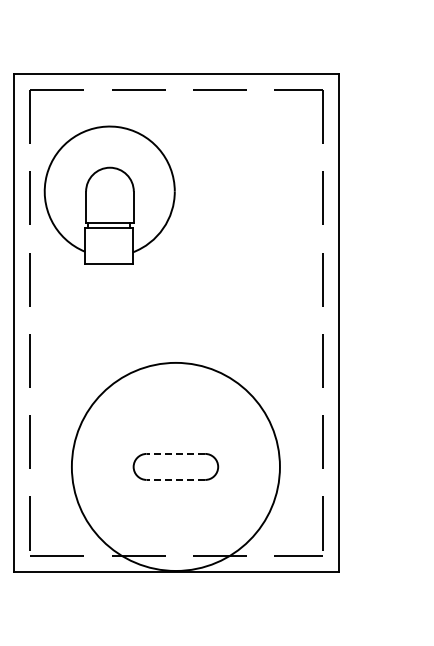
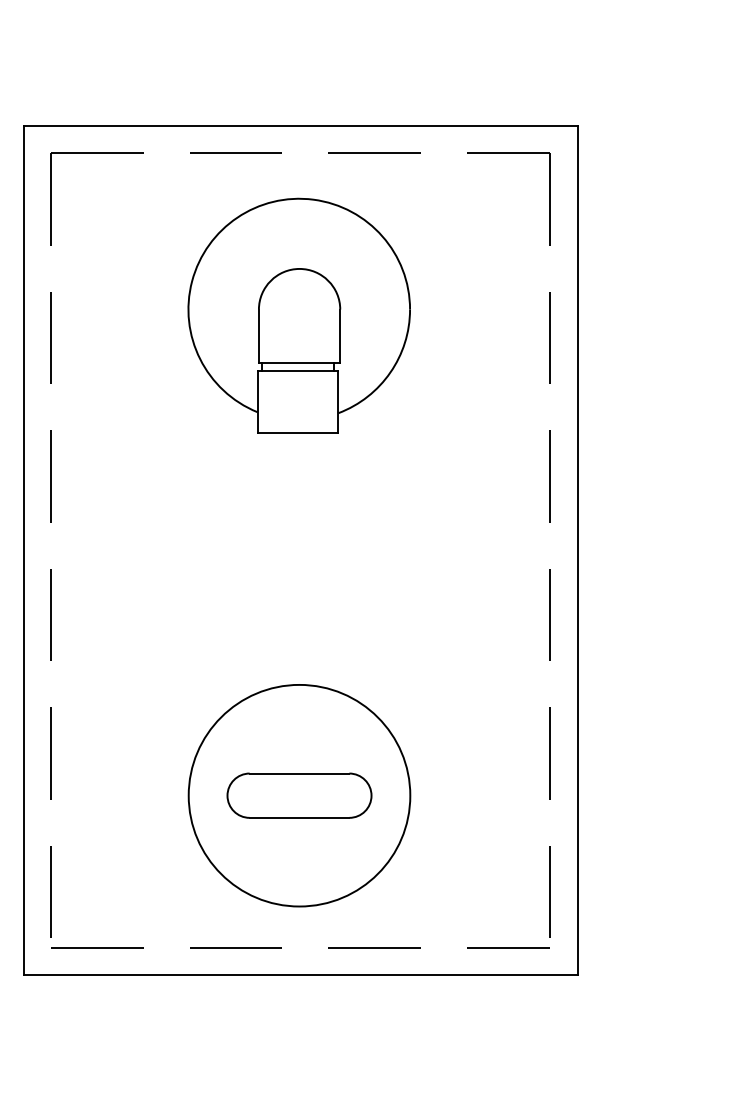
part: (109, 194) -> (298, 314), moved
line: (175, 453) -> (298, 772), dashed -> solid
circle: (175, 466) -> (298, 794), size x0.62
line: (175, 479) -> (298, 817), dashed -> solid

